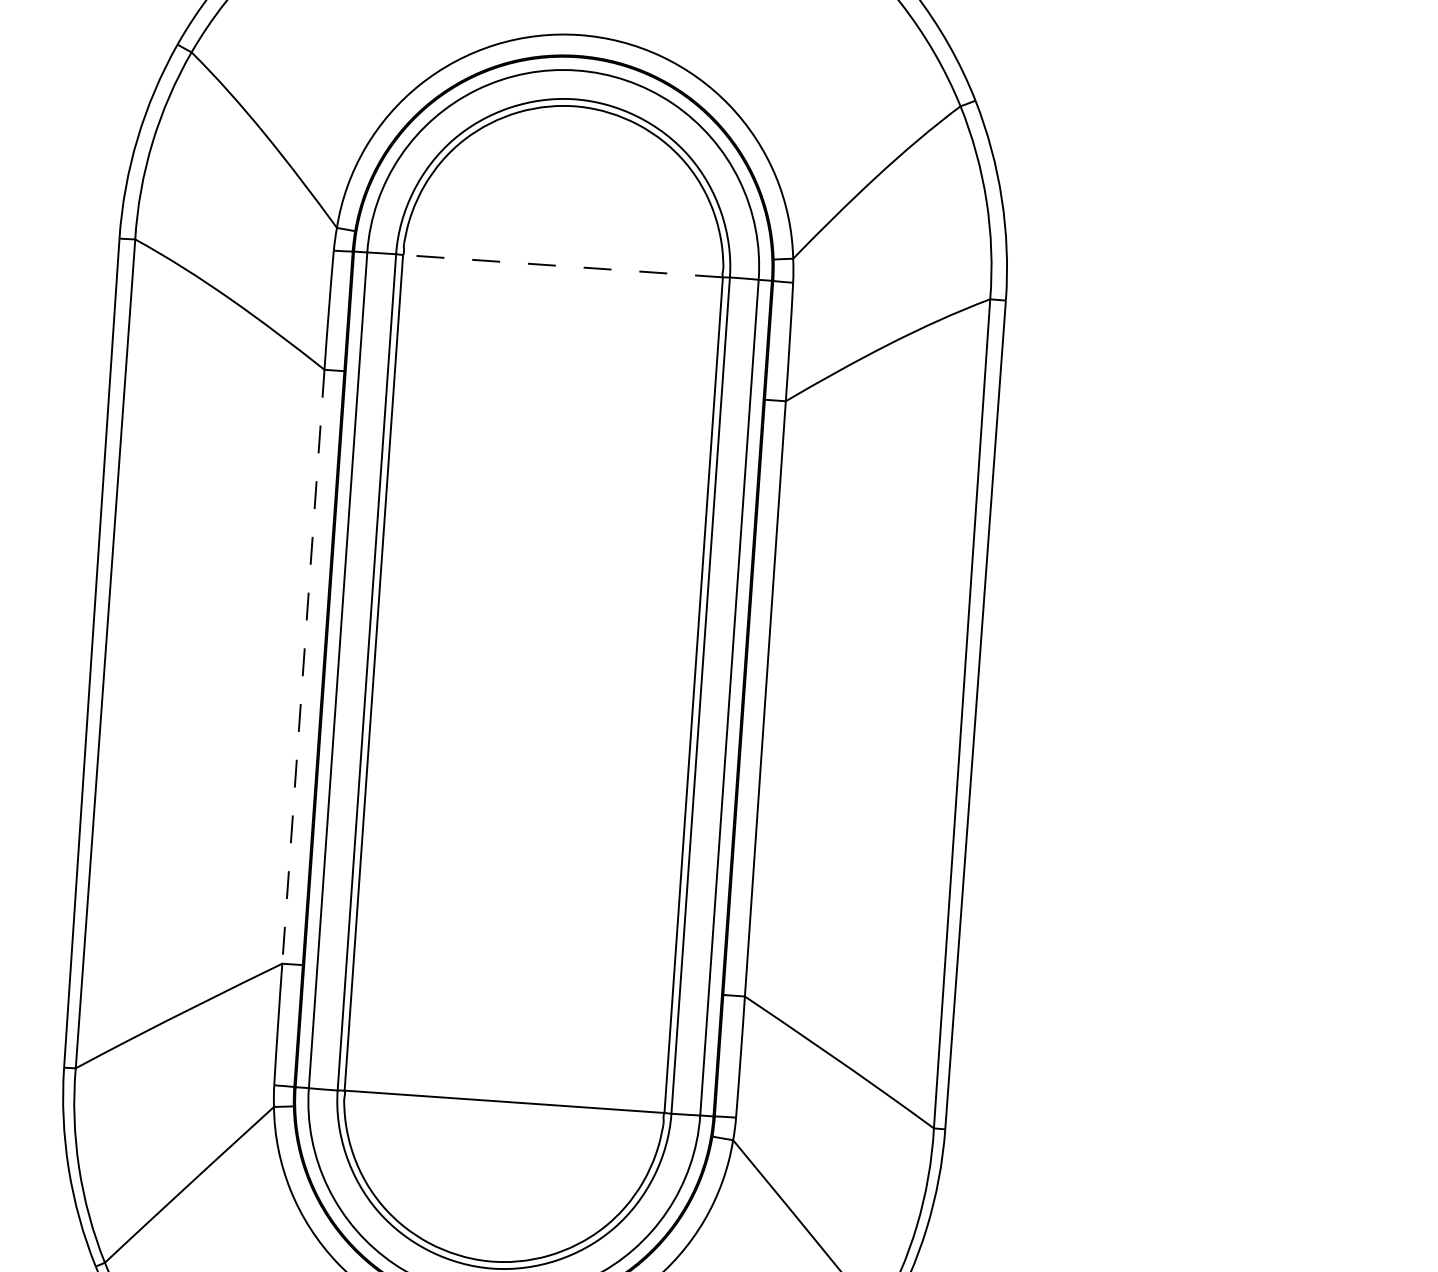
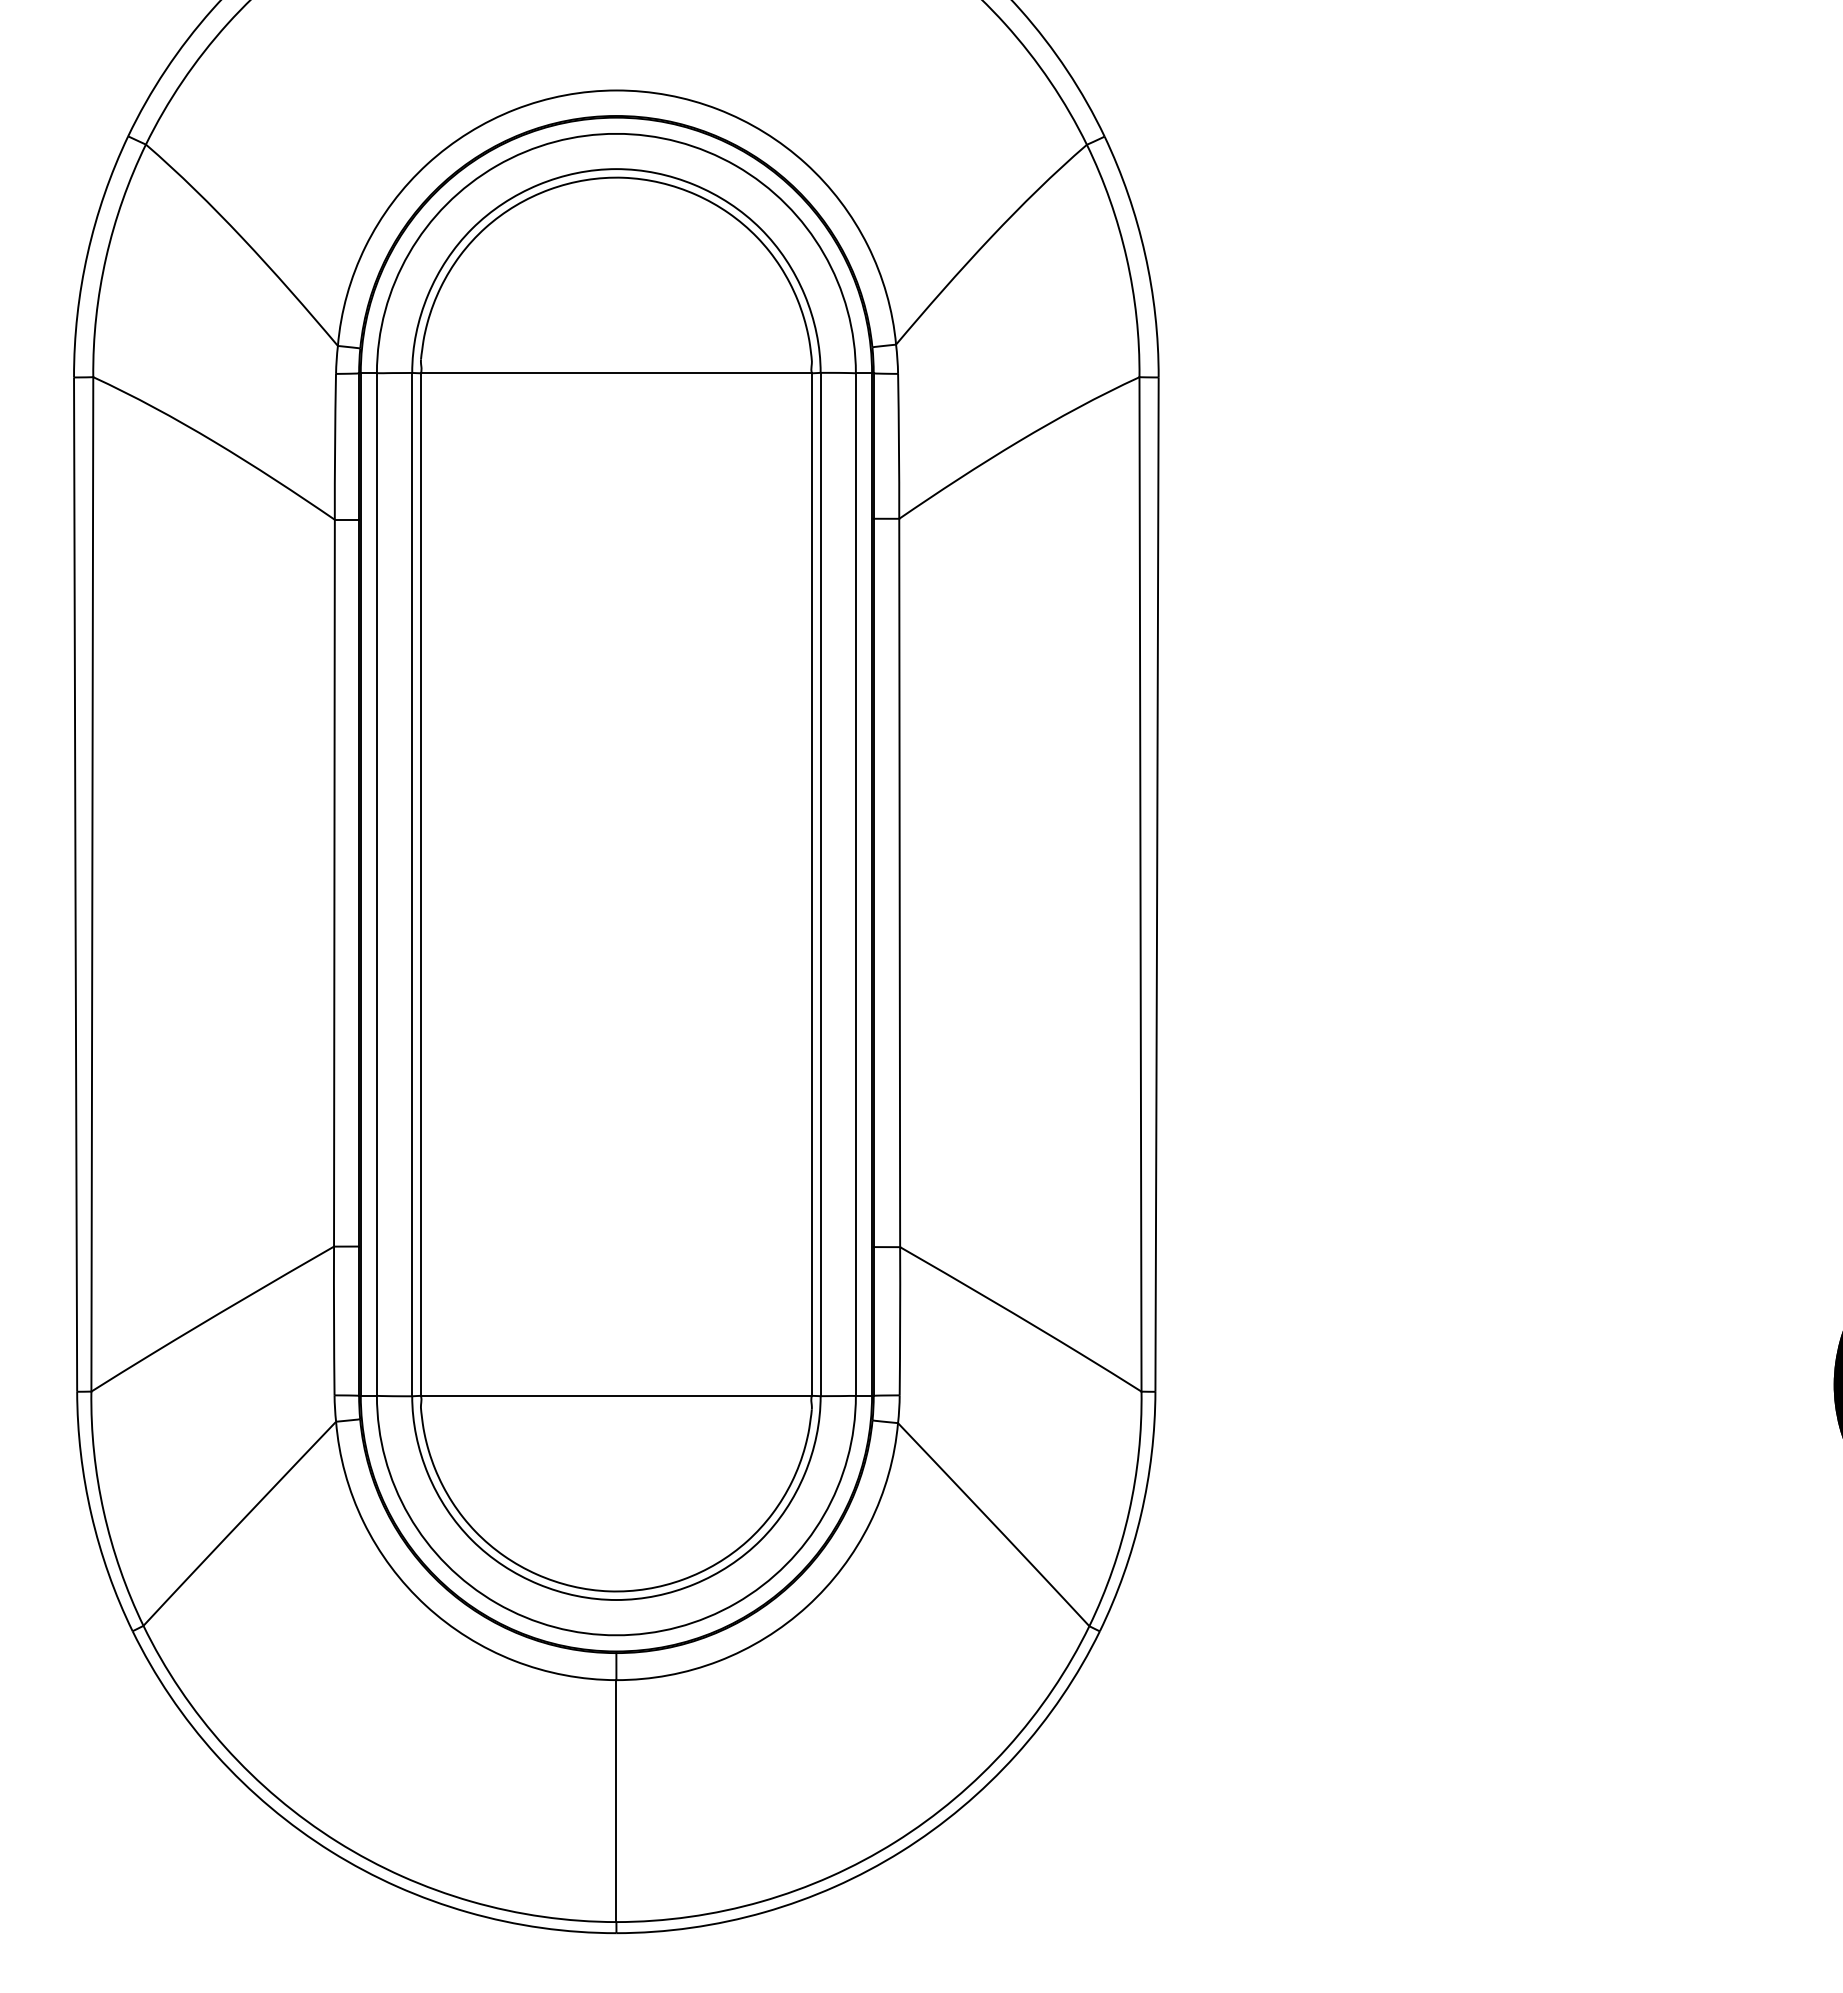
line: (563, 266) -> (616, 373), dashed -> solid
line: (303, 667) -> (334, 883), dashed -> solid

